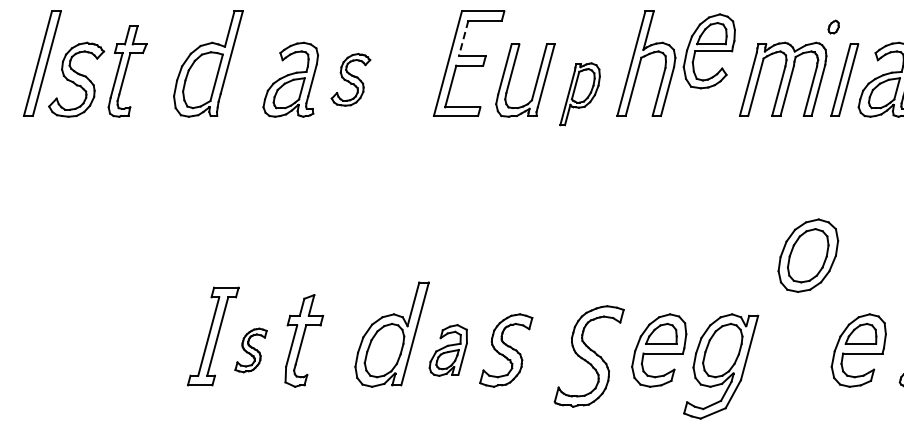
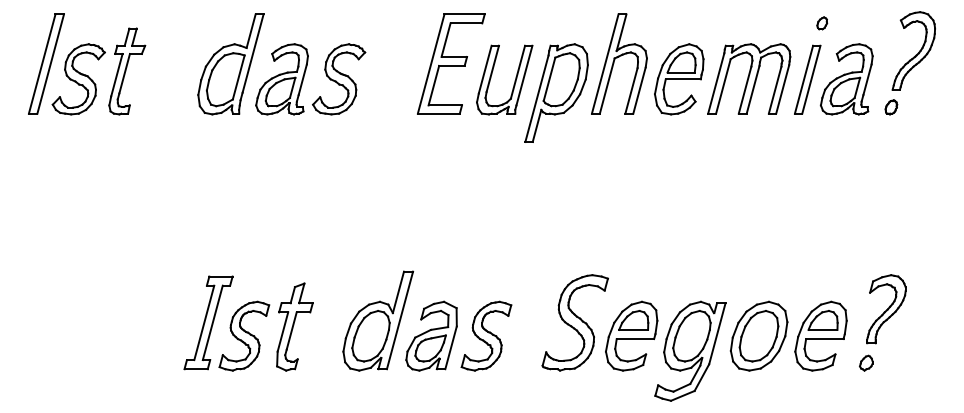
part: (834, 27) -> (822, 23), moved
line: (463, 38) -> (445, 40), dashed -> solid
part: (709, 51) -> (679, 79), moved
part: (207, 64) -> (230, 64), moved
part: (351, 79) -> (339, 79), size x1.43
part: (580, 93) -> (556, 92), size x1.67
part: (807, 254) -> (758, 335), moved
part: (251, 349) -> (244, 335), size x1.67
part: (448, 349) -> (431, 335), size x1.43
part: (588, 356) -> (574, 322), moved

